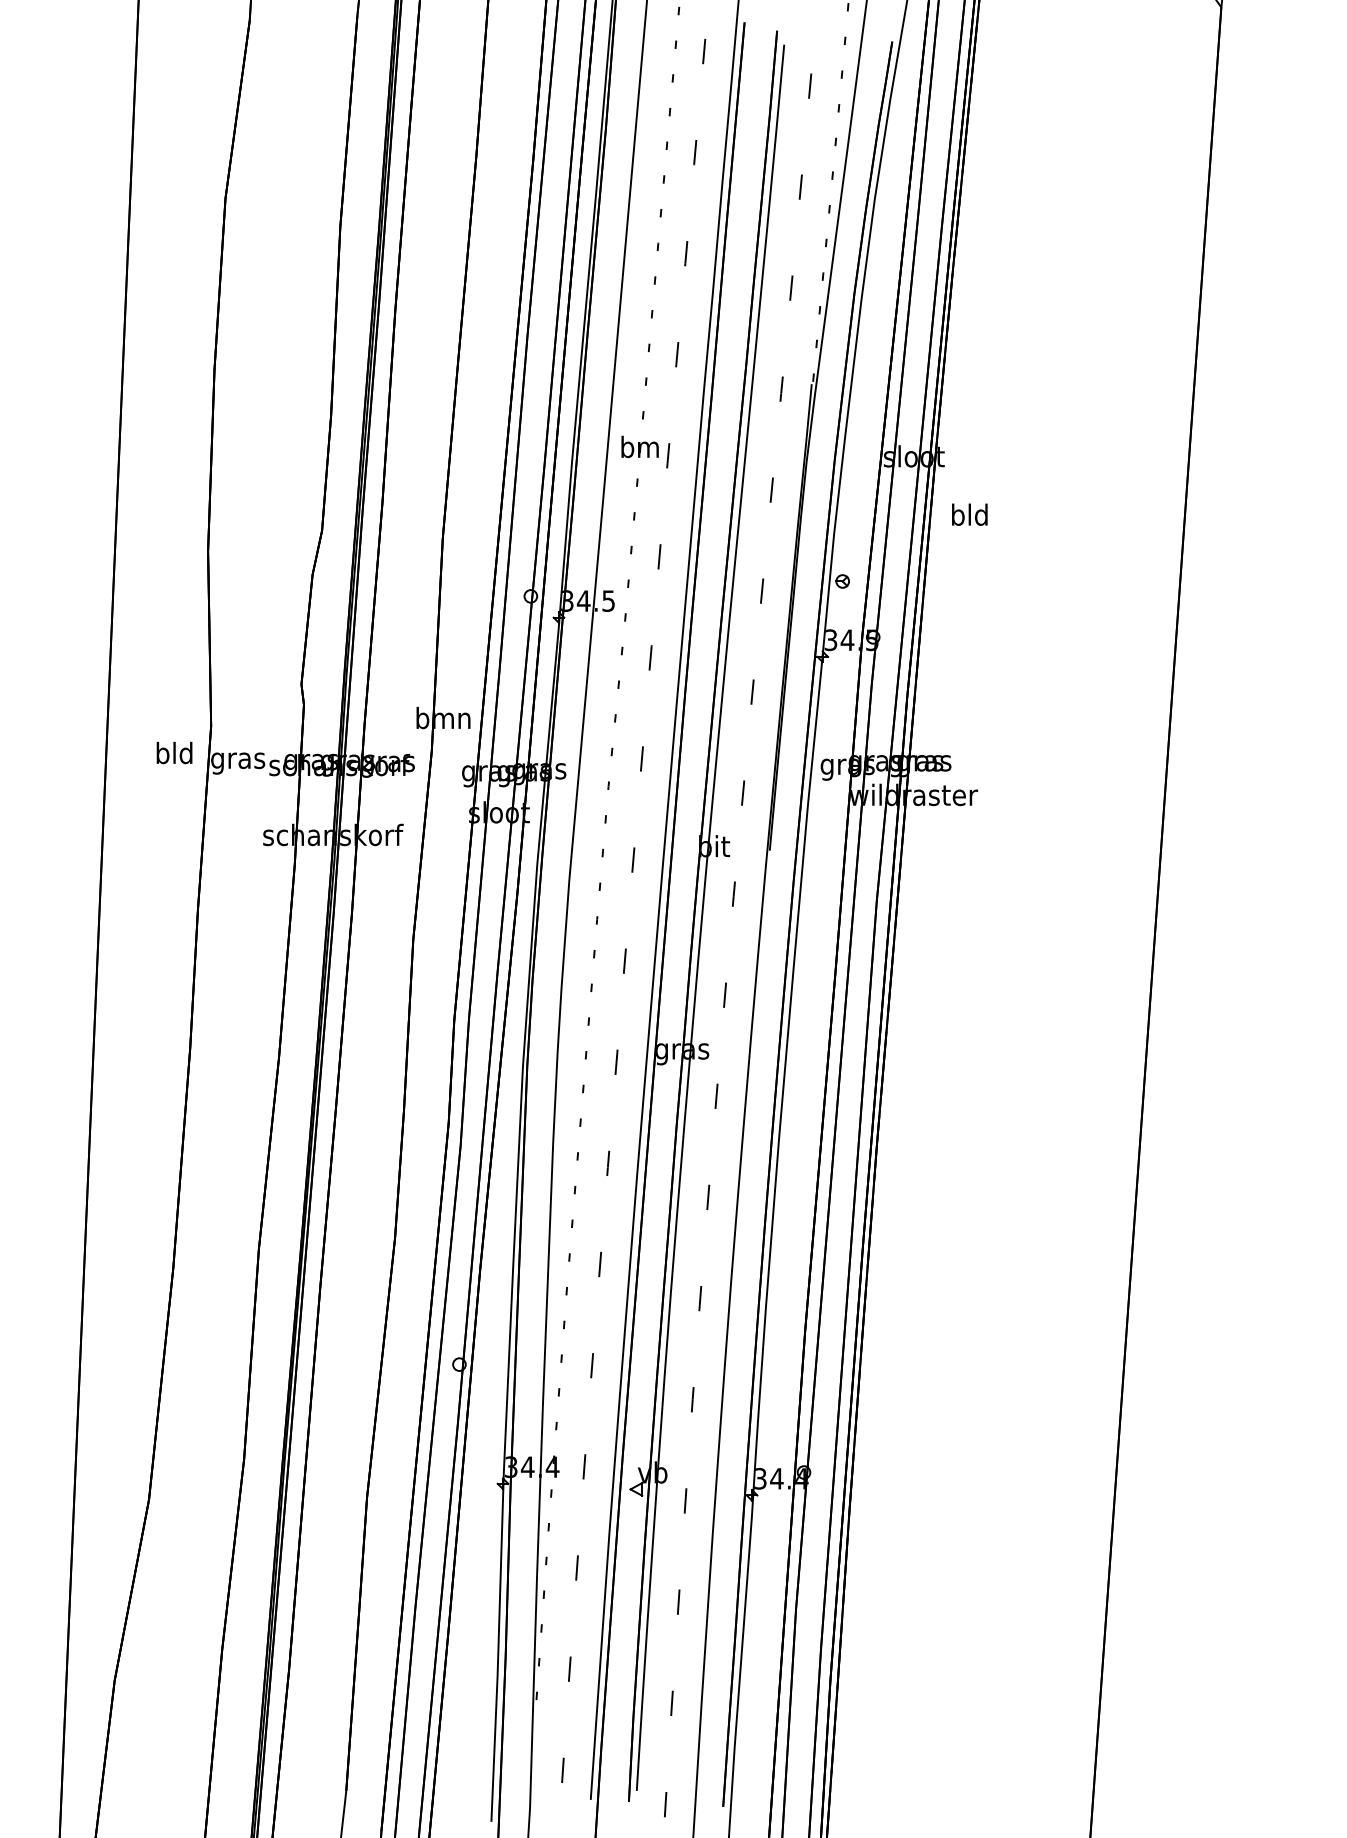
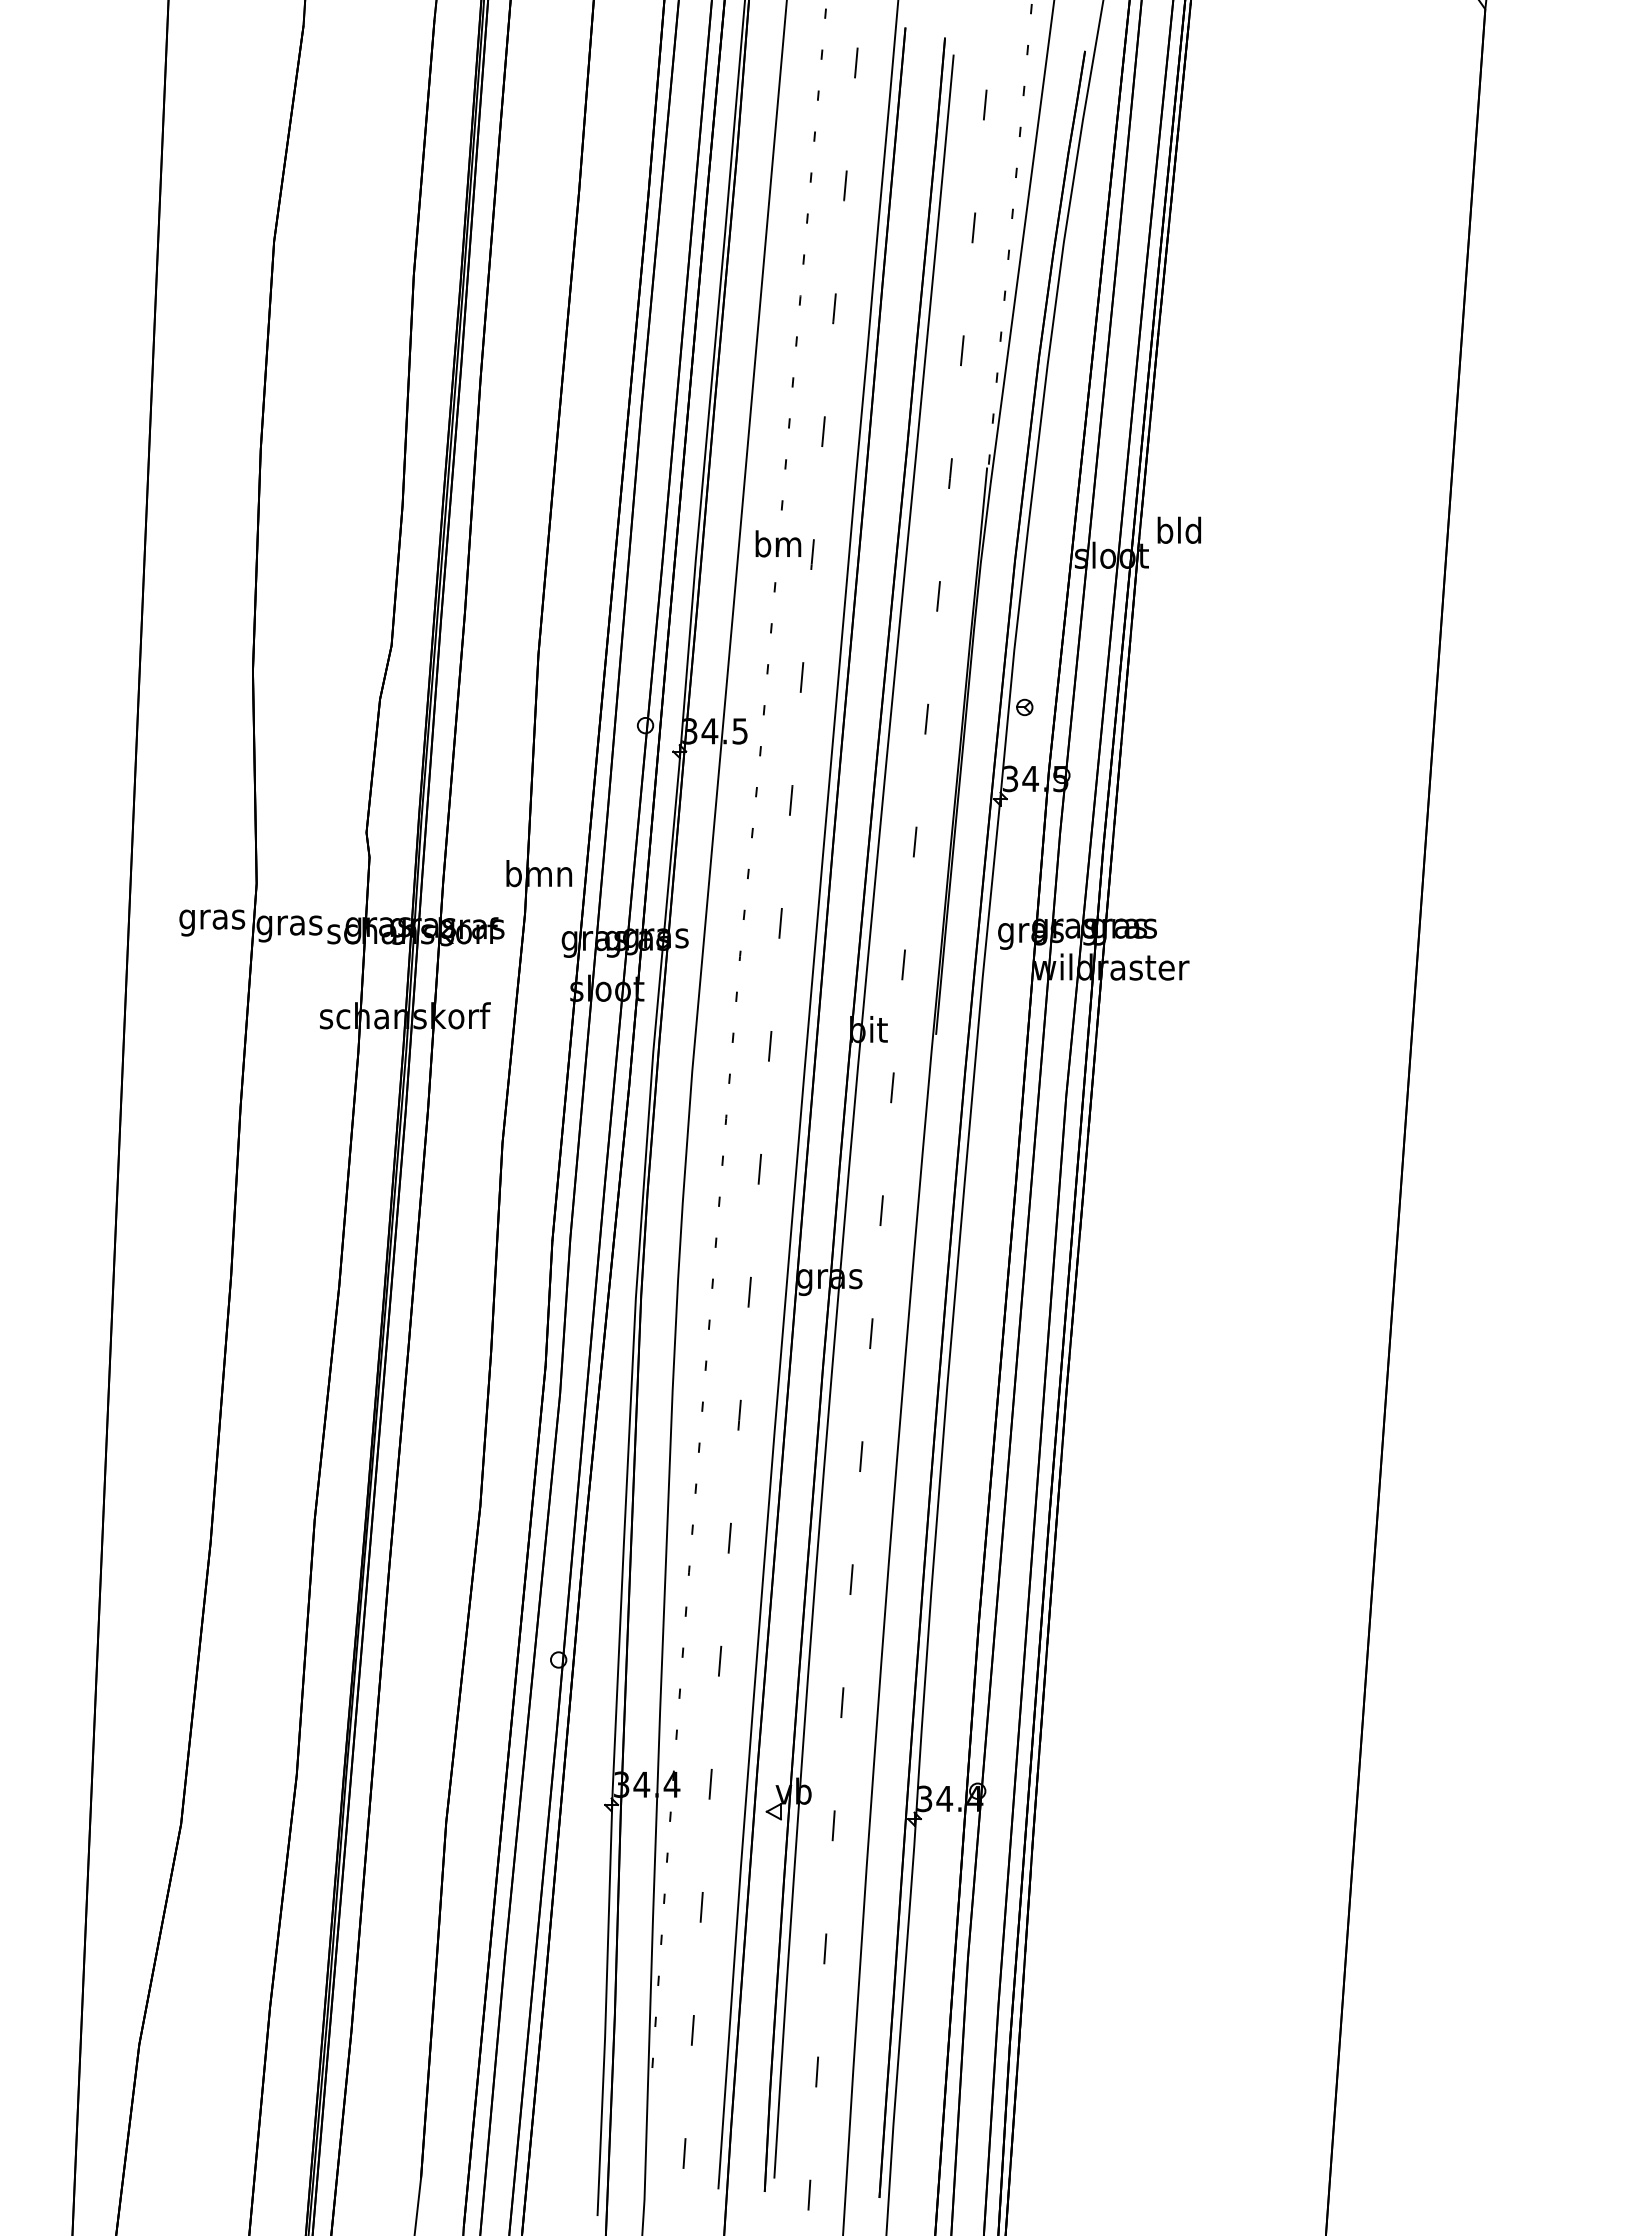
text: (969, 514) -> (1178, 529), moved
text: (174, 755) -> (212, 919), bld -> gras

